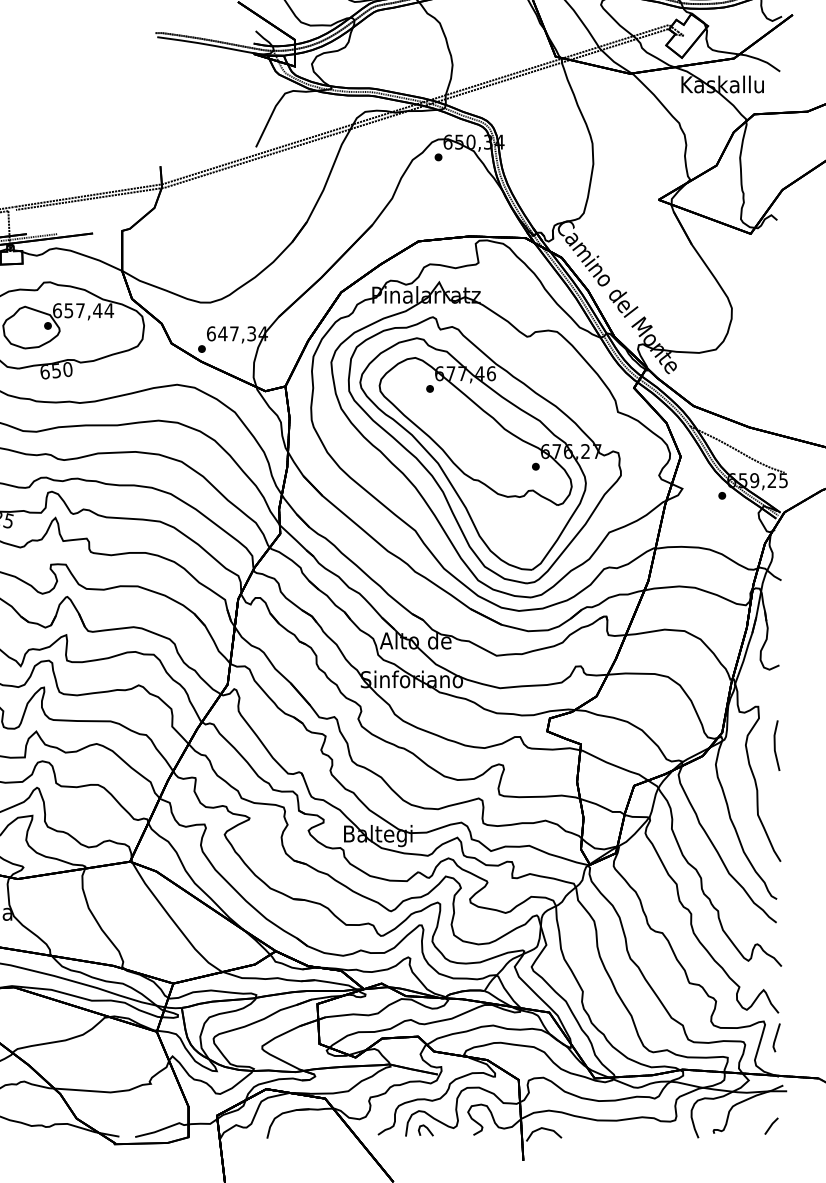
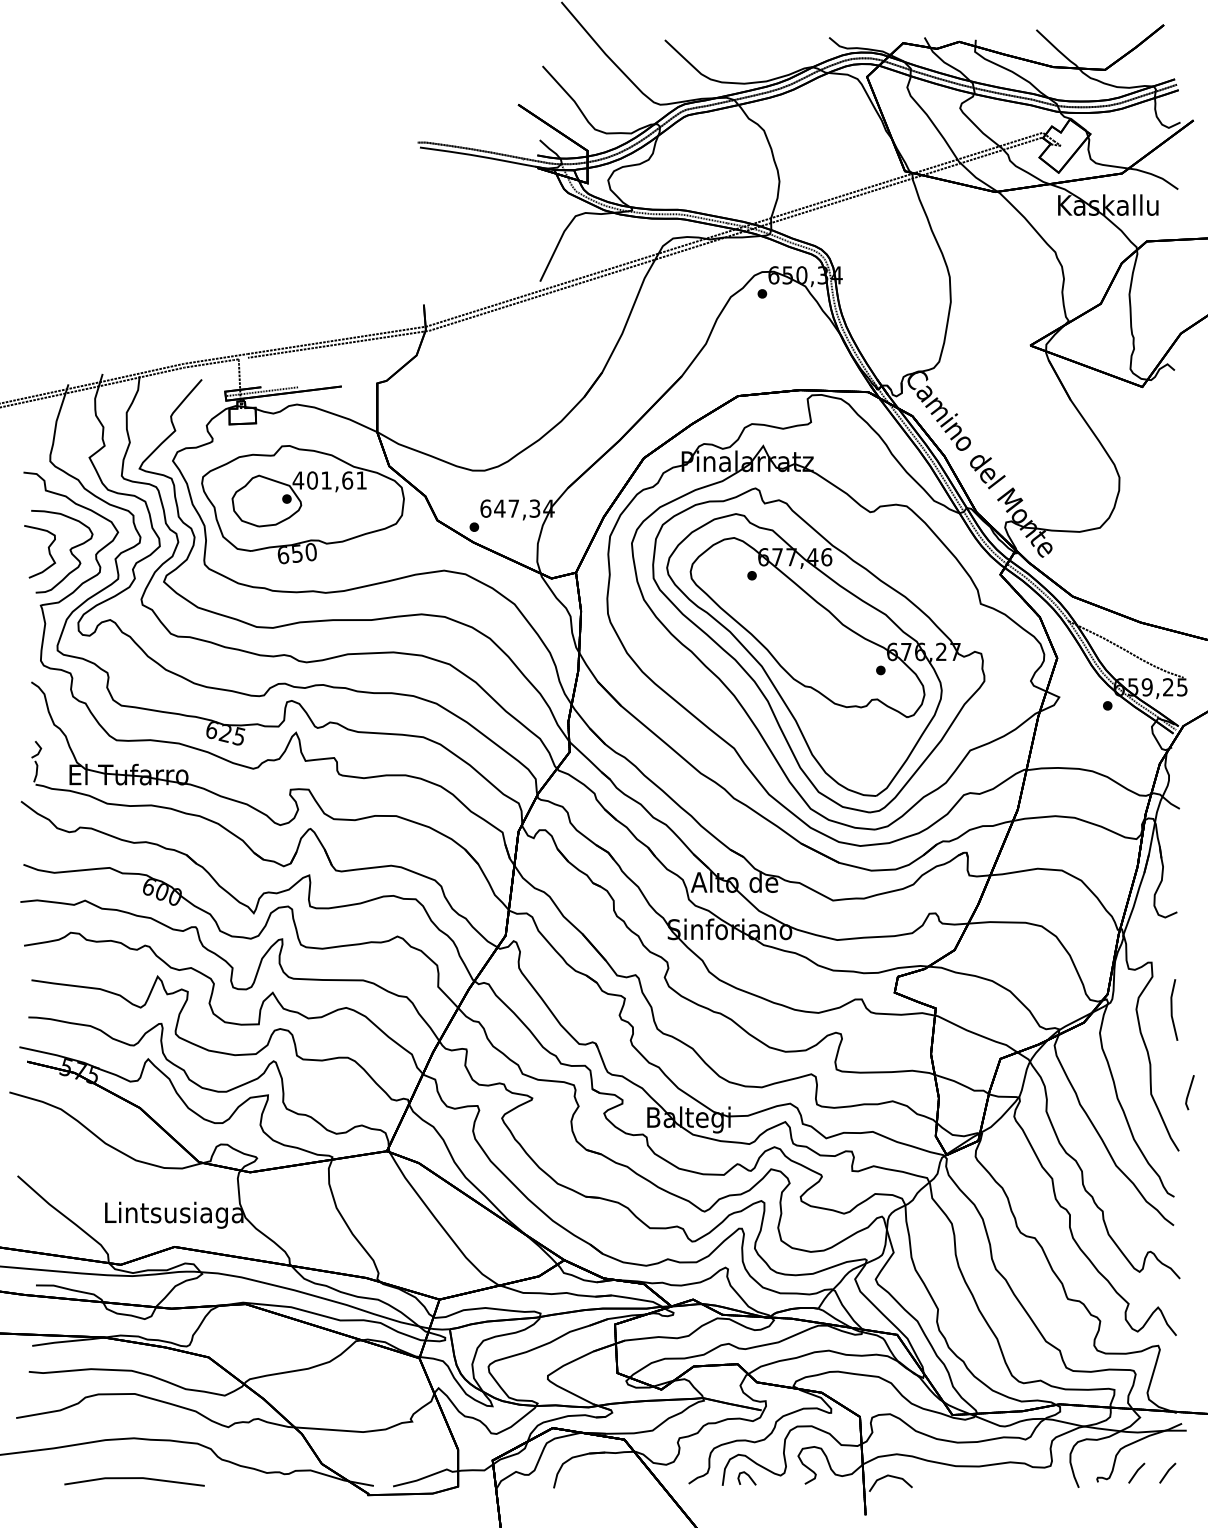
text: (82, 310) -> (329, 480), 657,44 -> 401,61
line: (776, 1037) -> (1189, 1092), moved
line: (745, 1125) -> (1136, 1472), added

